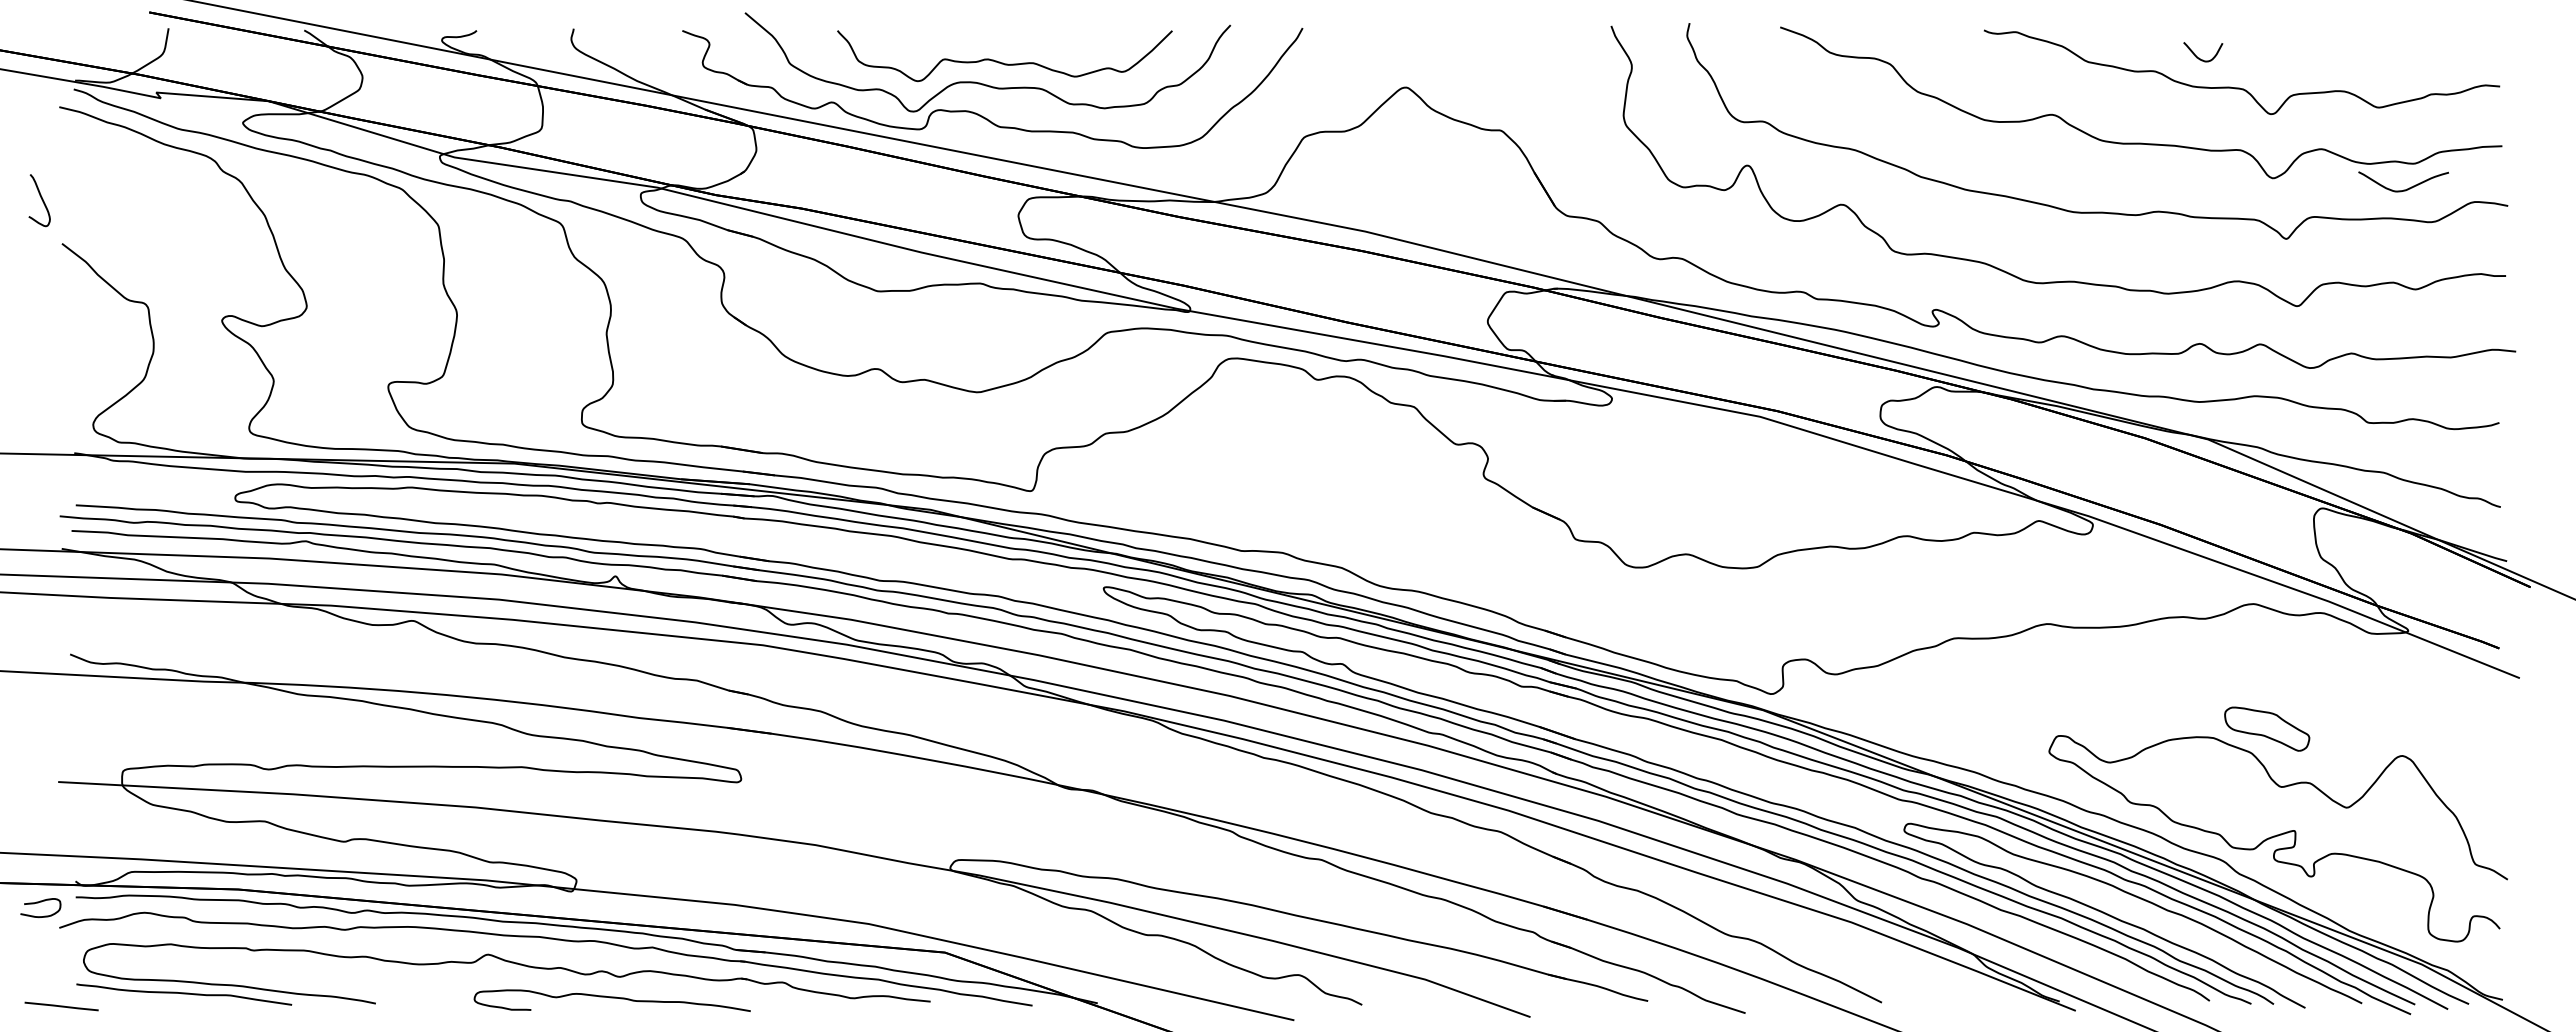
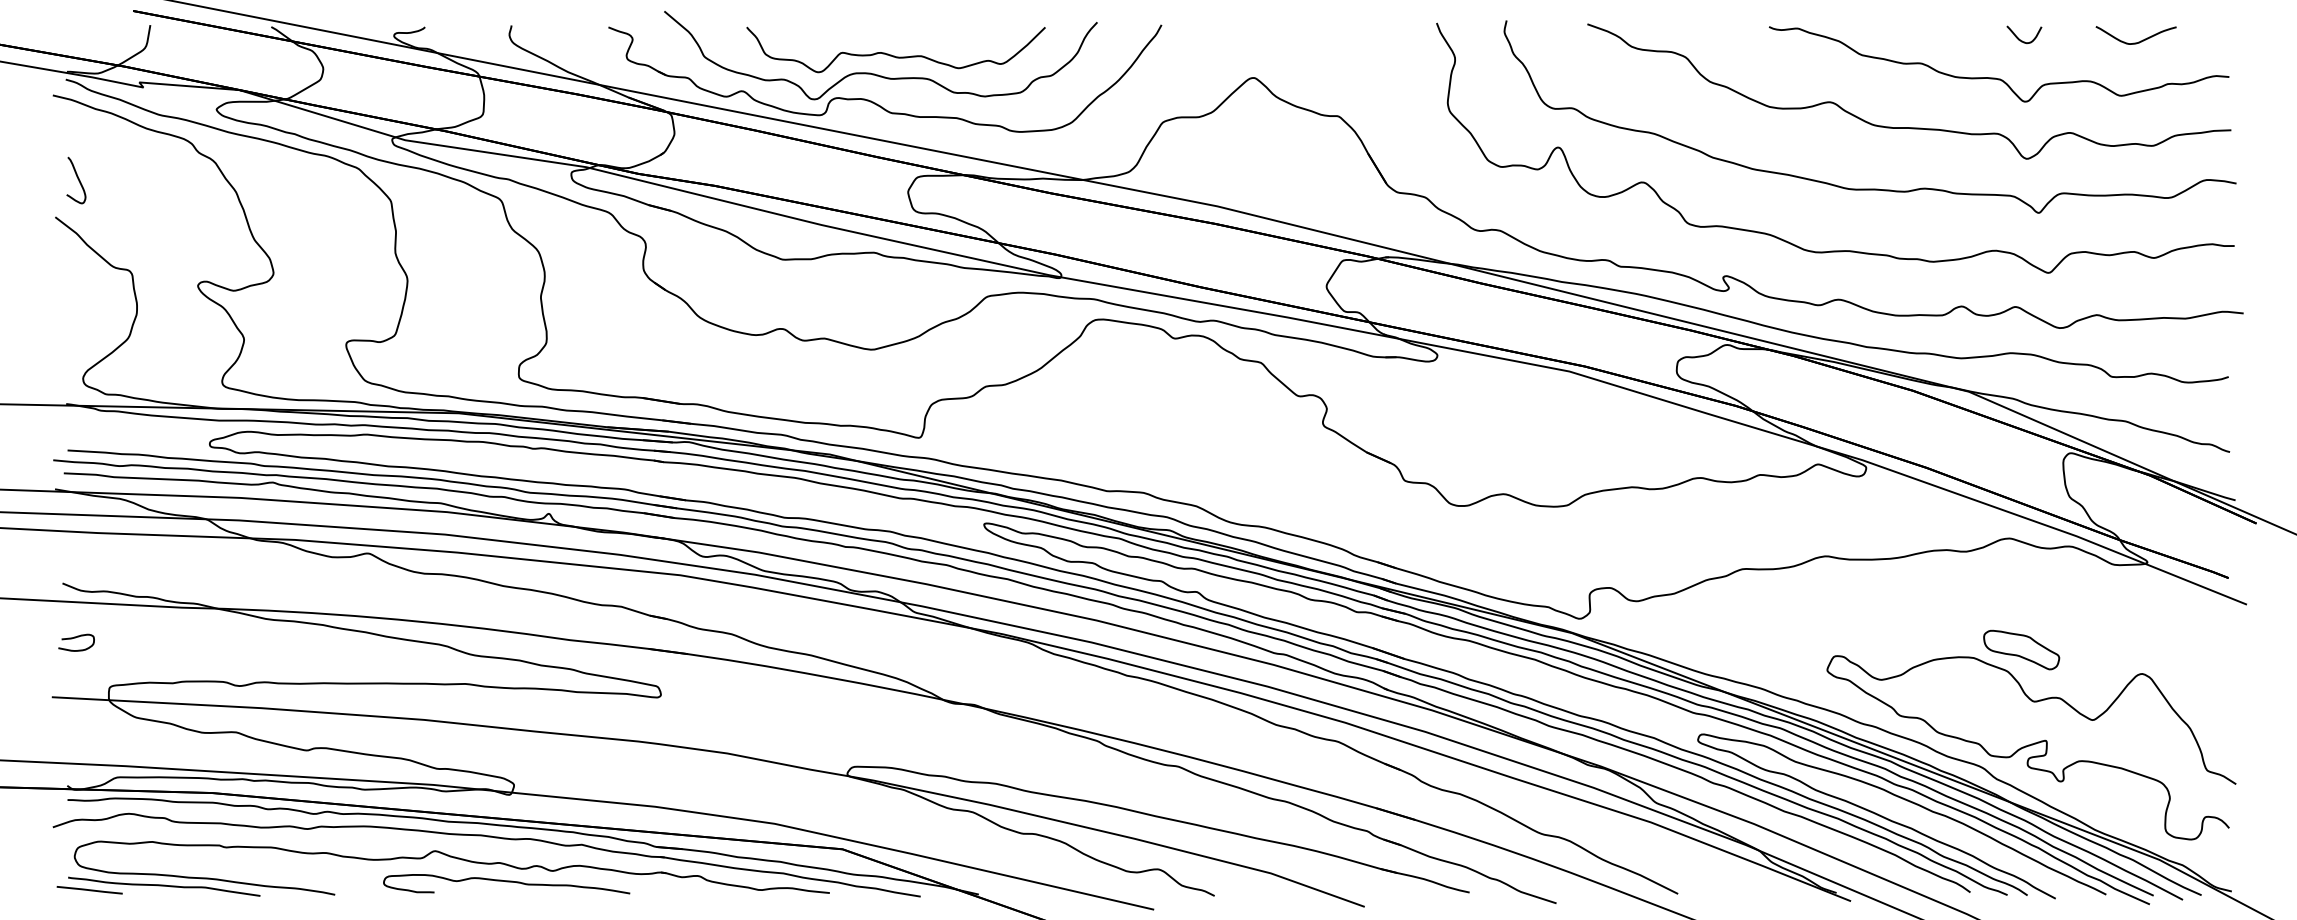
curve: (2199, 57) -> (2021, 39), moved
curve: (2403, 189) -> (2136, 42), moved
curve: (41, 199) -> (78, 179), moved
curve: (38, 903) -> (74, 638), moved
curve: (611, 998) -> (506, 882), moved
line: (61, 1006) -> (89, 890), moved

